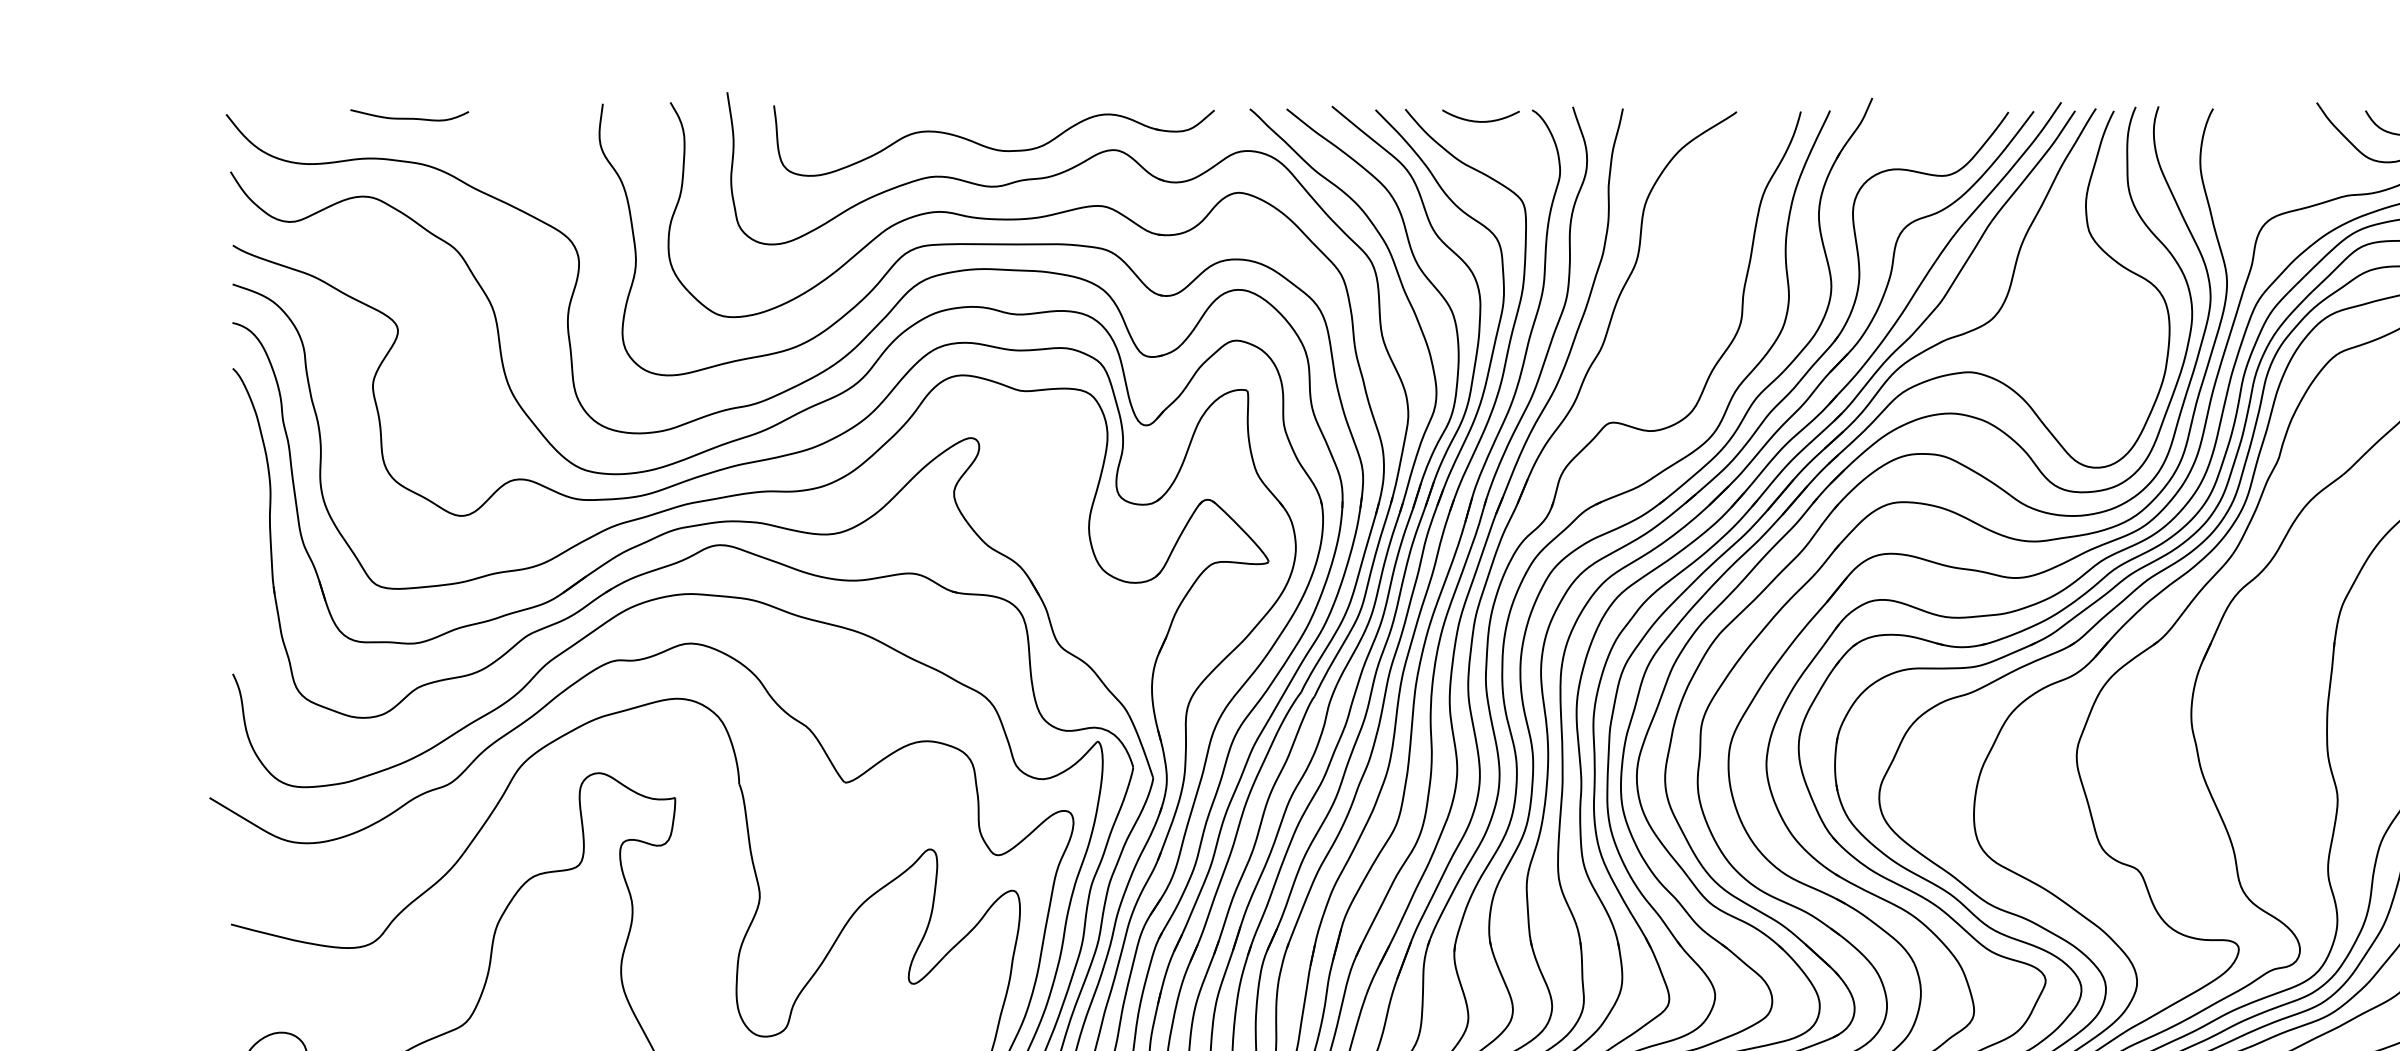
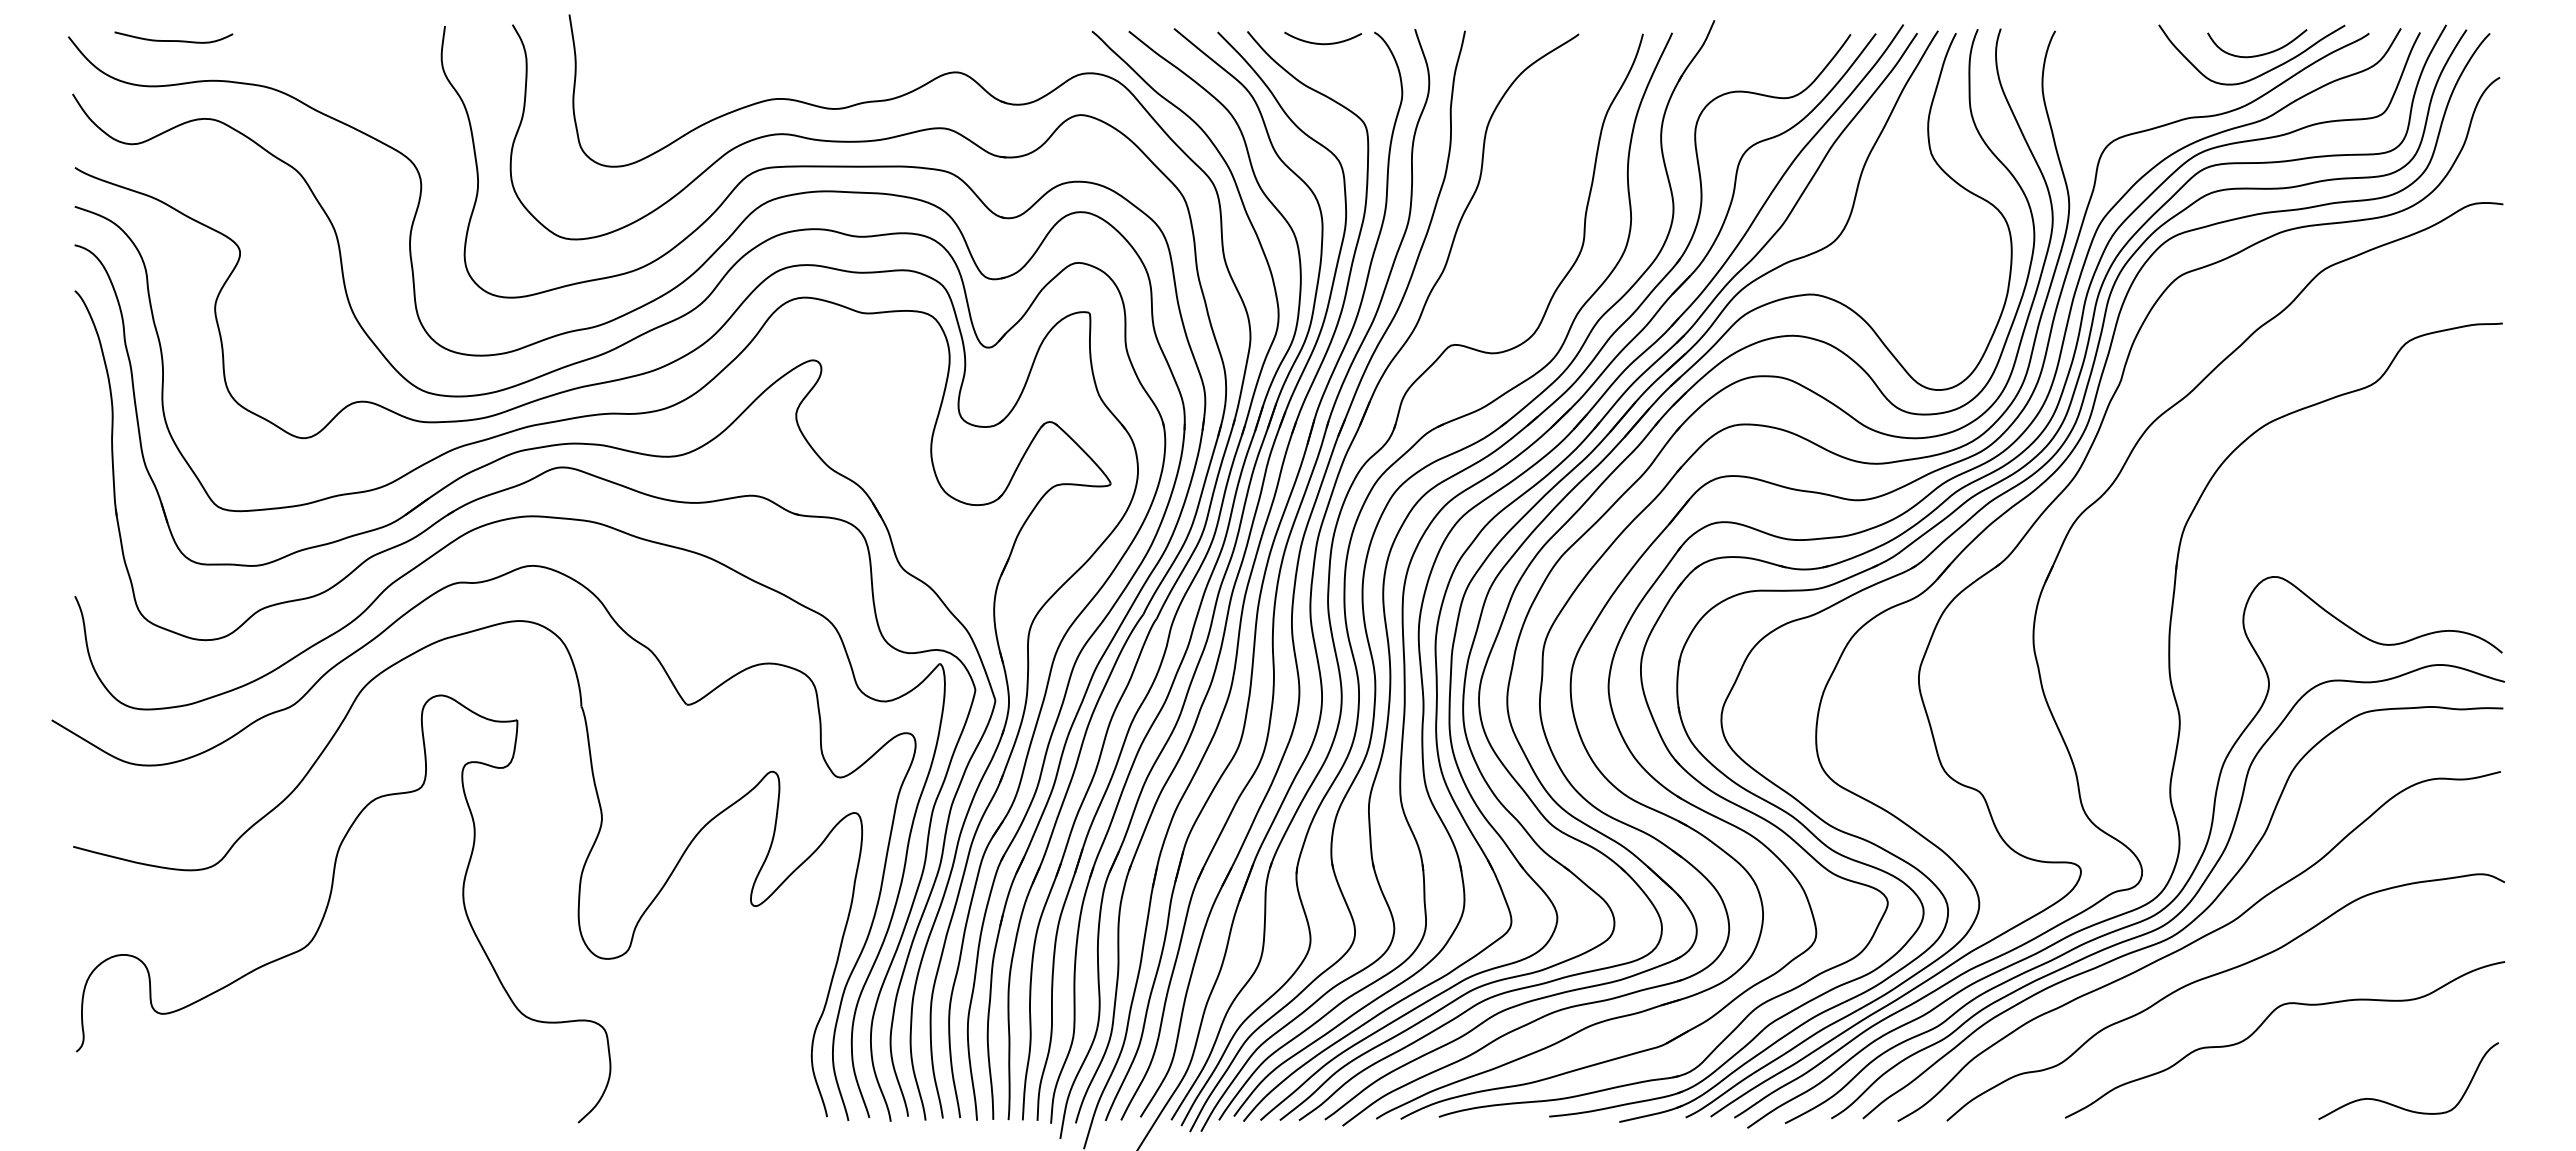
curve: (409, 118) -> (173, 40), moved
part: (991, 147) -> (833, 69), removed

